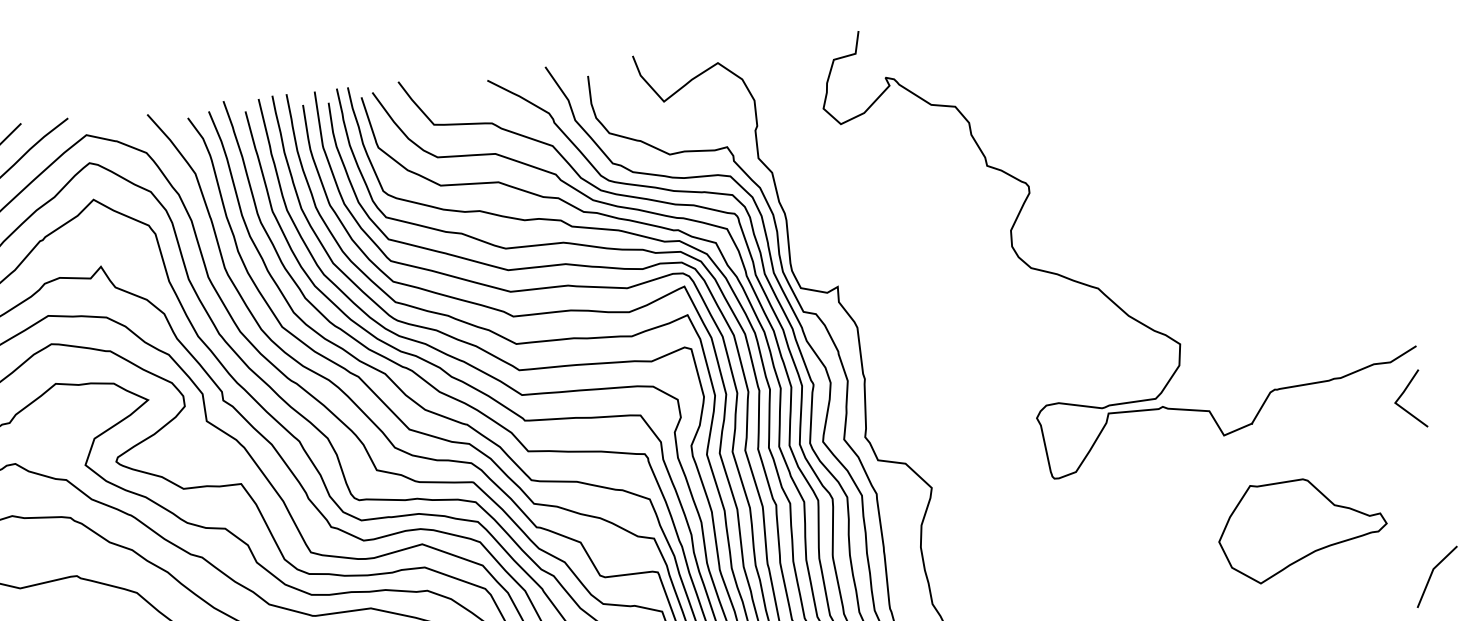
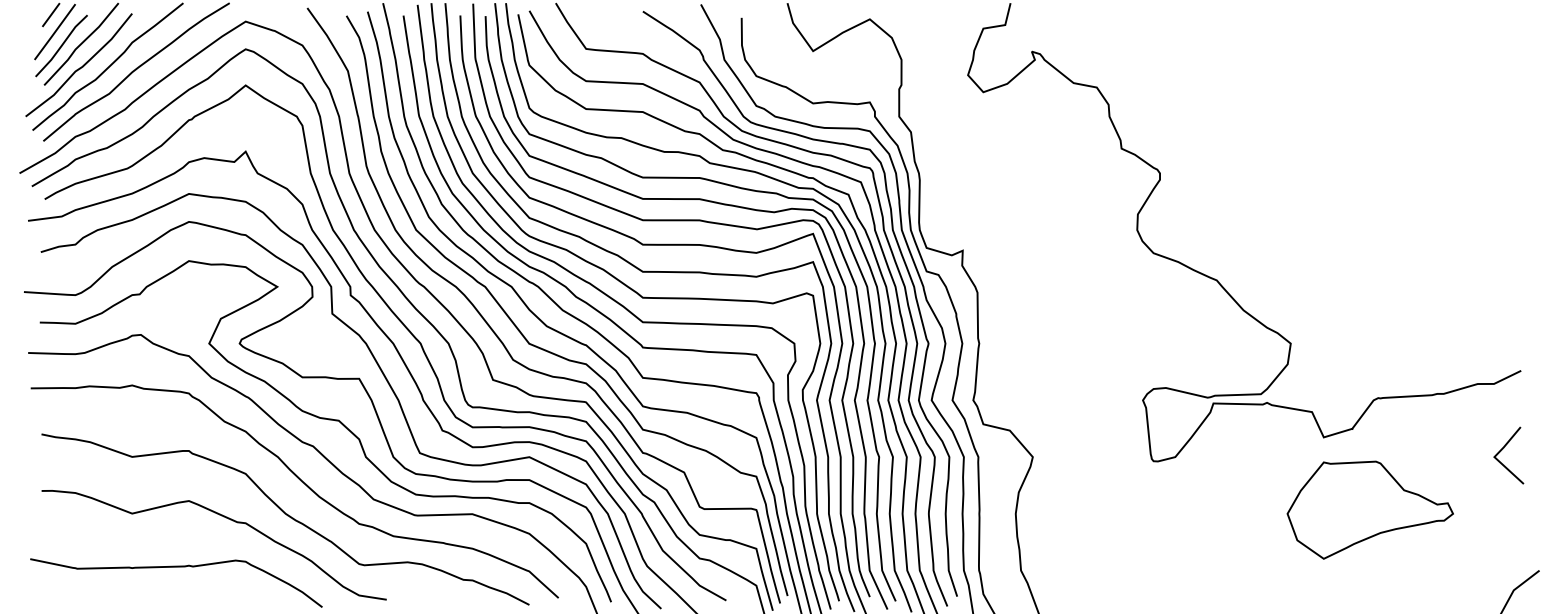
line: (1403, 394) -> (1503, 449), moved
part: (1301, 528) -> (1369, 509), moved

